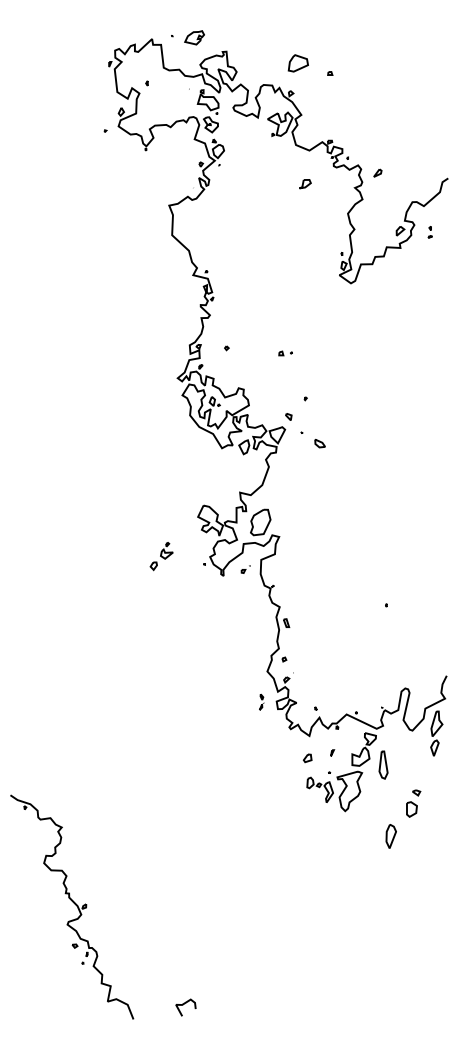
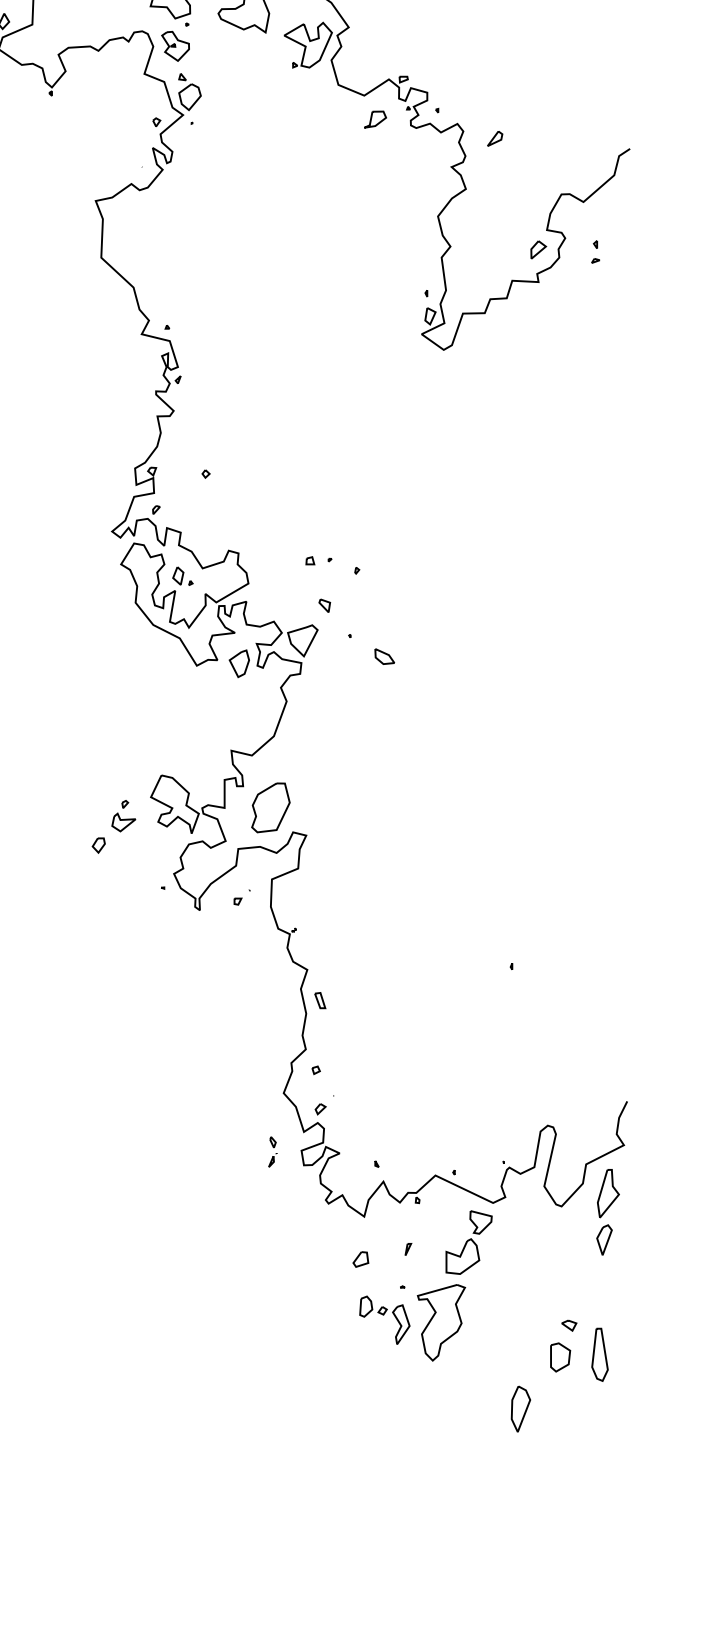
part: (305, 184) -> (375, 120), moved
part: (285, 353) -> (318, 560), moved
part: (161, 556) -> (113, 826), moved
part: (383, 764) -> (599, 1353), moved

